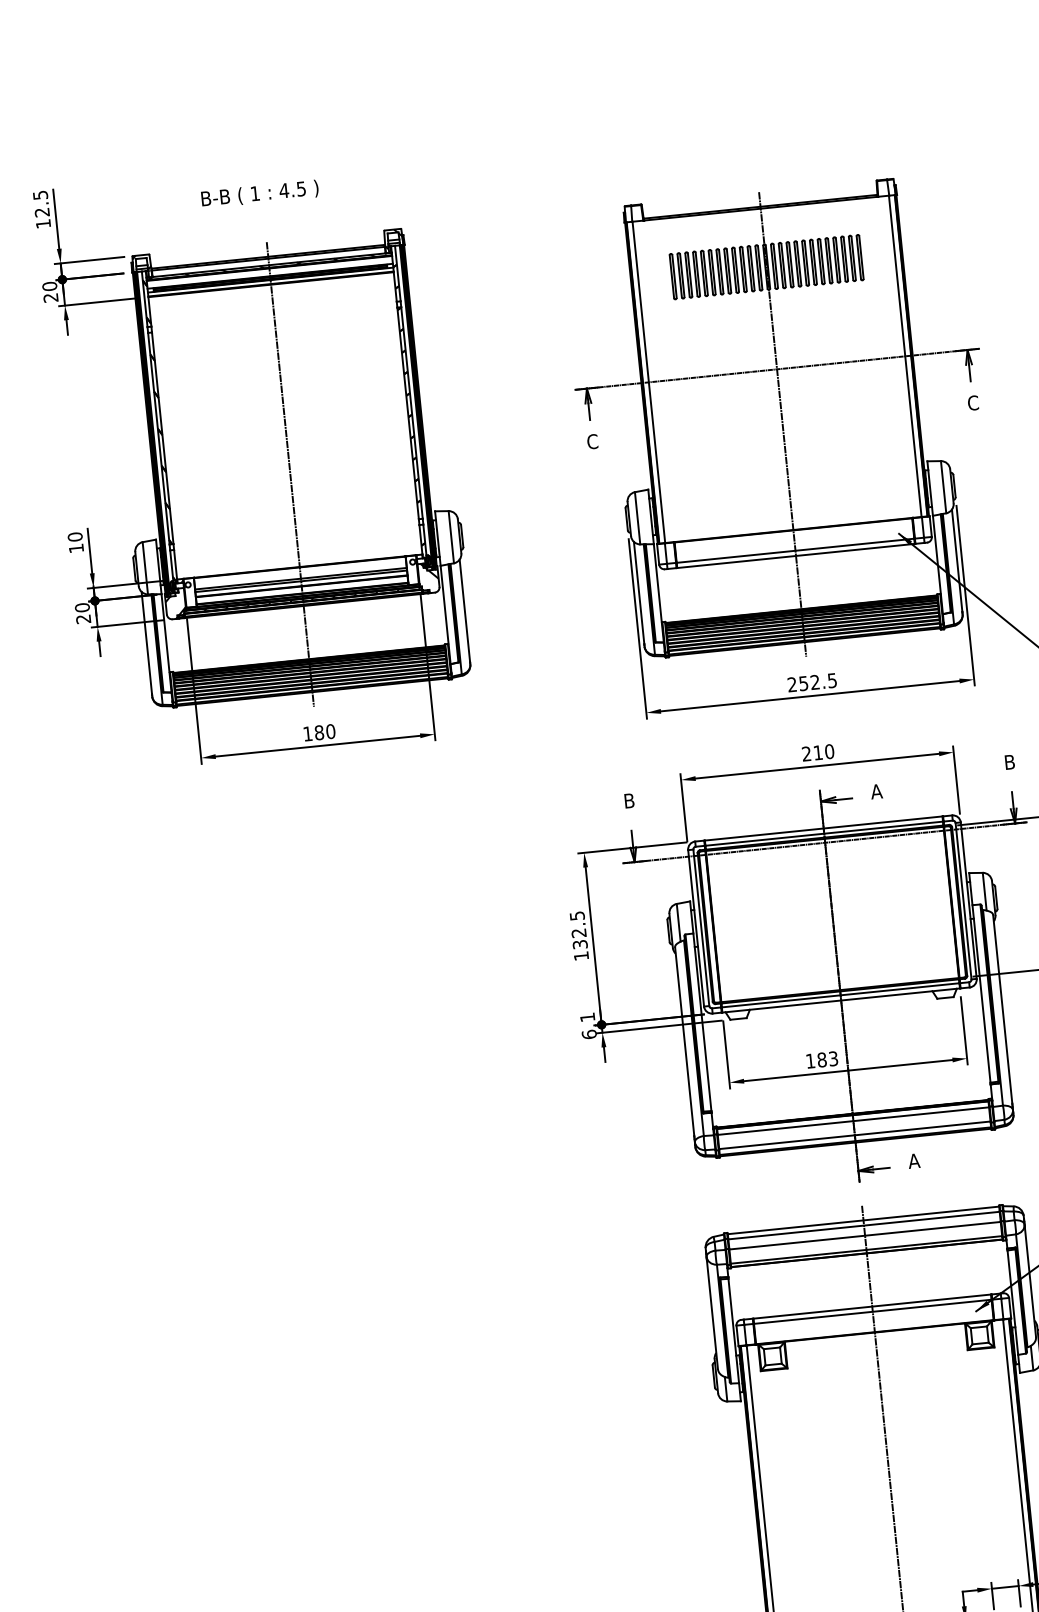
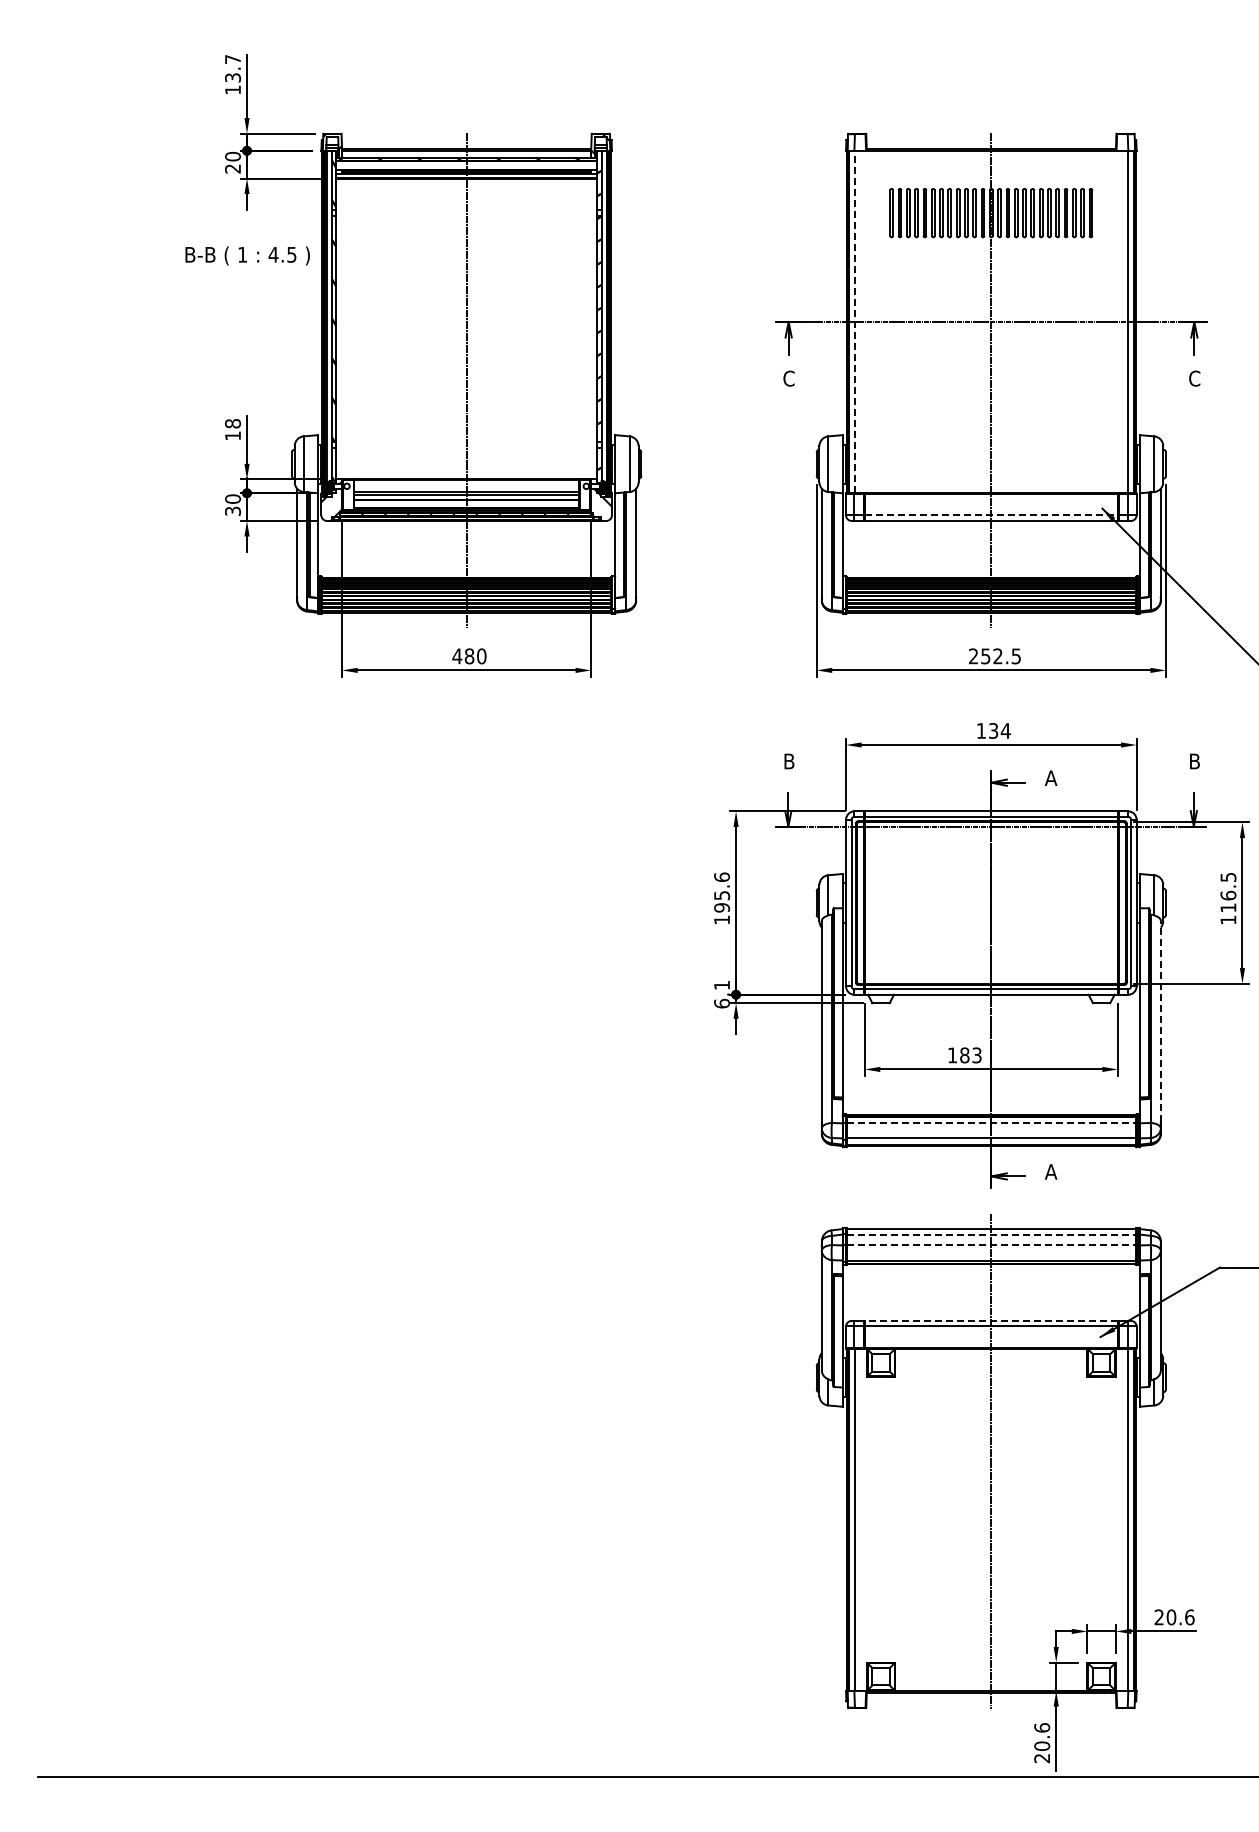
text: (259, 193) -> (247, 255), moved
text: (40, 203) -> (232, 68), 12.5 -> 13.7
line: (648, 381) -> (854, 321), solid -> dashed
text: (74, 536) -> (232, 423), 10 -> 18
line: (795, 550) -> (991, 515), solid -> dashed
text: (83, 618) -> (232, 510), 20 -> 30
text: (308, 734) -> (457, 656), 180 -> 480
text: (818, 752) -> (993, 730), 210 -> 134
text: (579, 930) -> (722, 892), 132.5 -> 195.6
line: (1002, 1008) -> (1160, 1020), solid -> dashed
line: (853, 1121) -> (991, 1123), solid -> dashed
line: (864, 1225) -> (991, 1234), solid -> dashed
line: (865, 1235) -> (991, 1245), solid -> dashed
line: (872, 1306) -> (991, 1320), solid -> dashed

